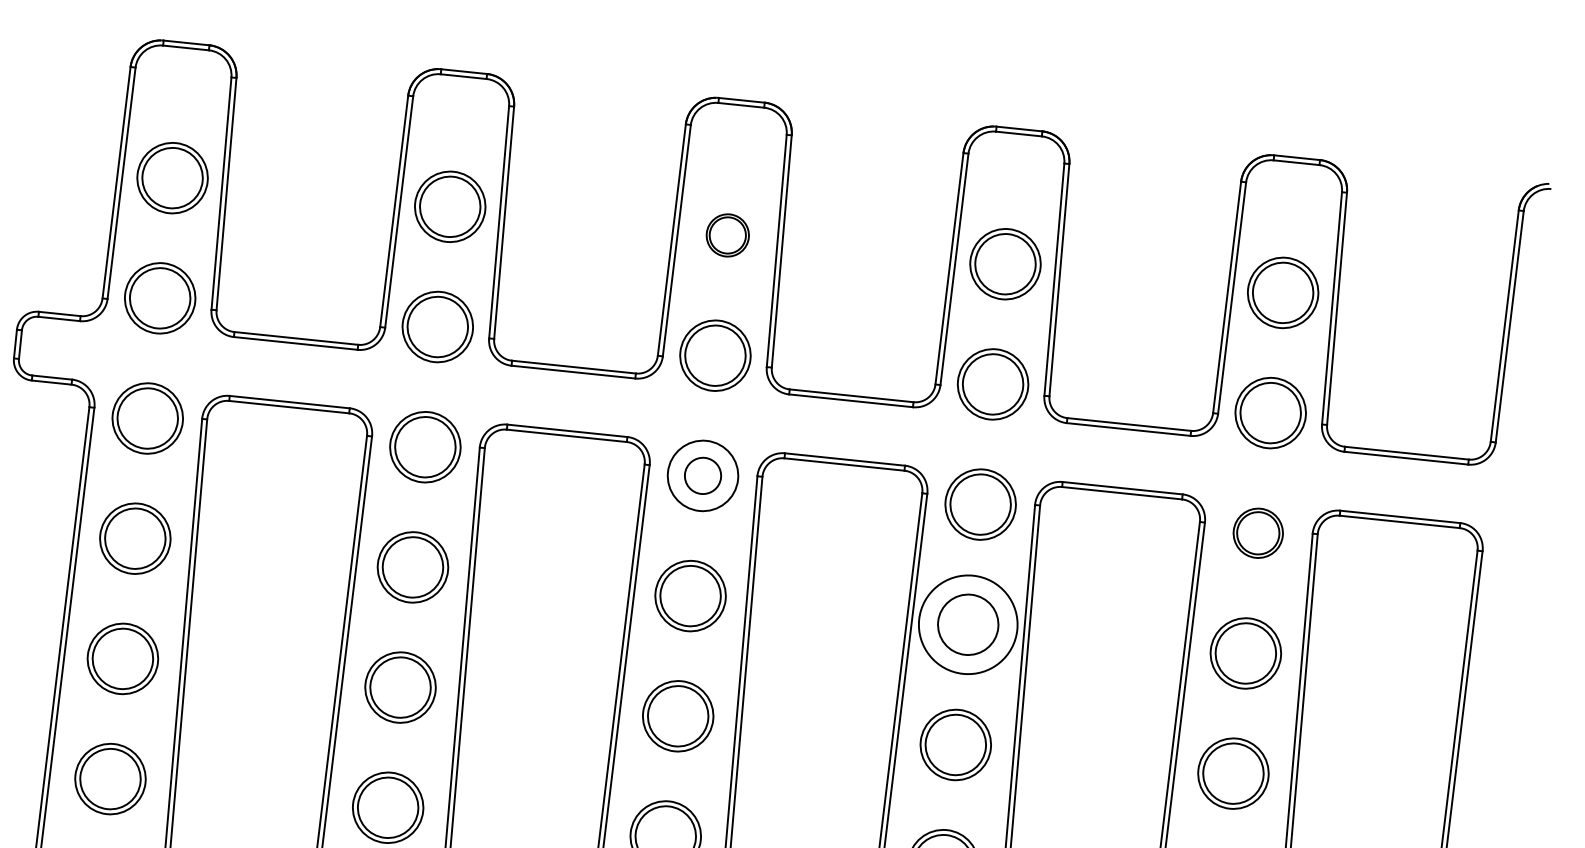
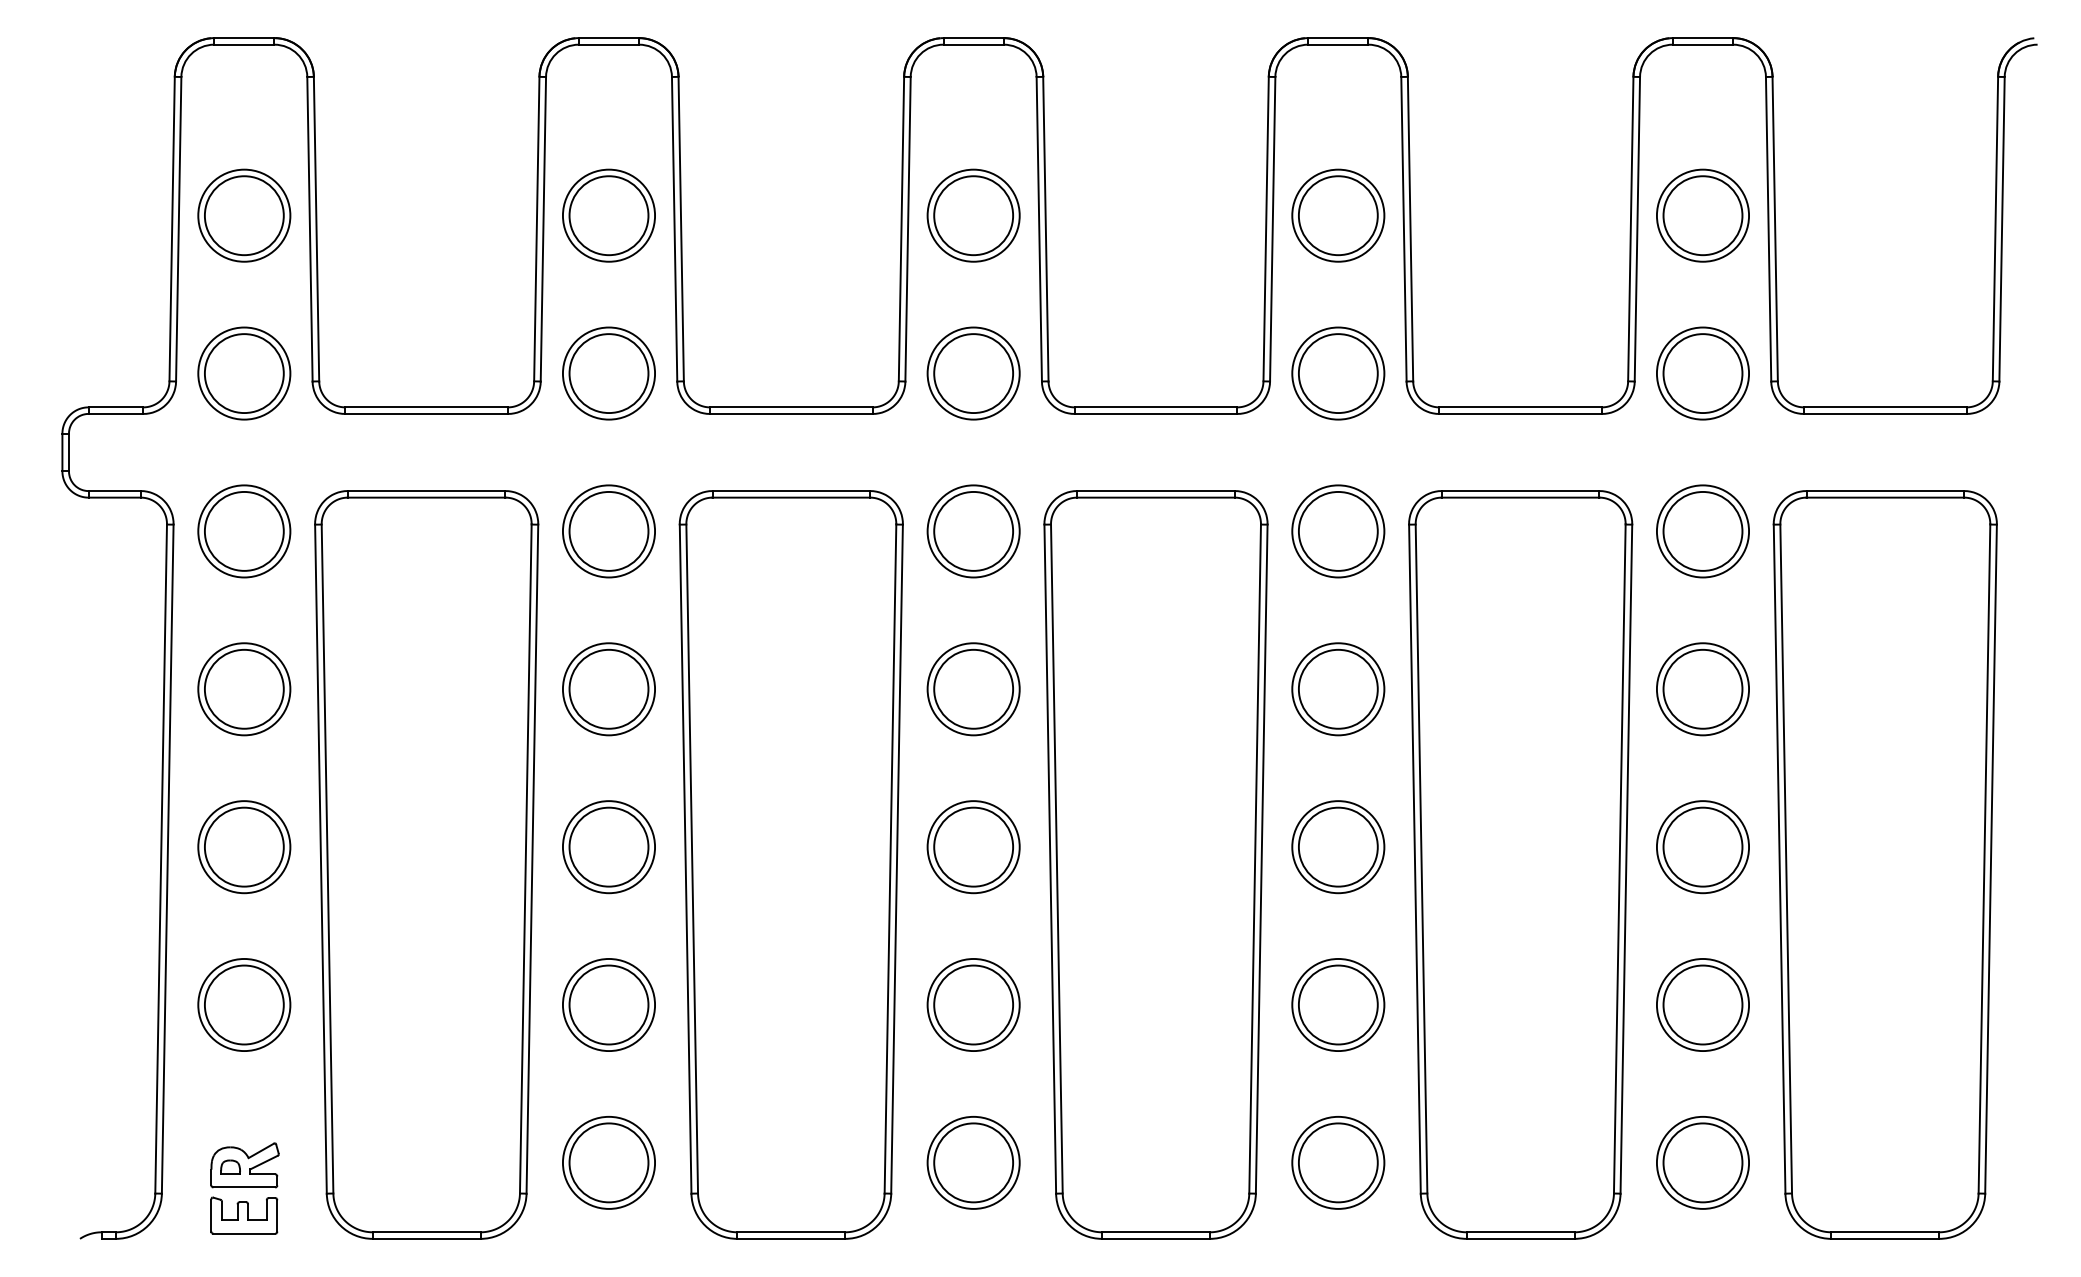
part: (727, 235) -> (973, 215), size x1.67
circle: (702, 475) -> (973, 530), size x1.67
part: (1257, 533) -> (1702, 531), size x1.43
circle: (968, 624) -> (1338, 689), size x0.71

